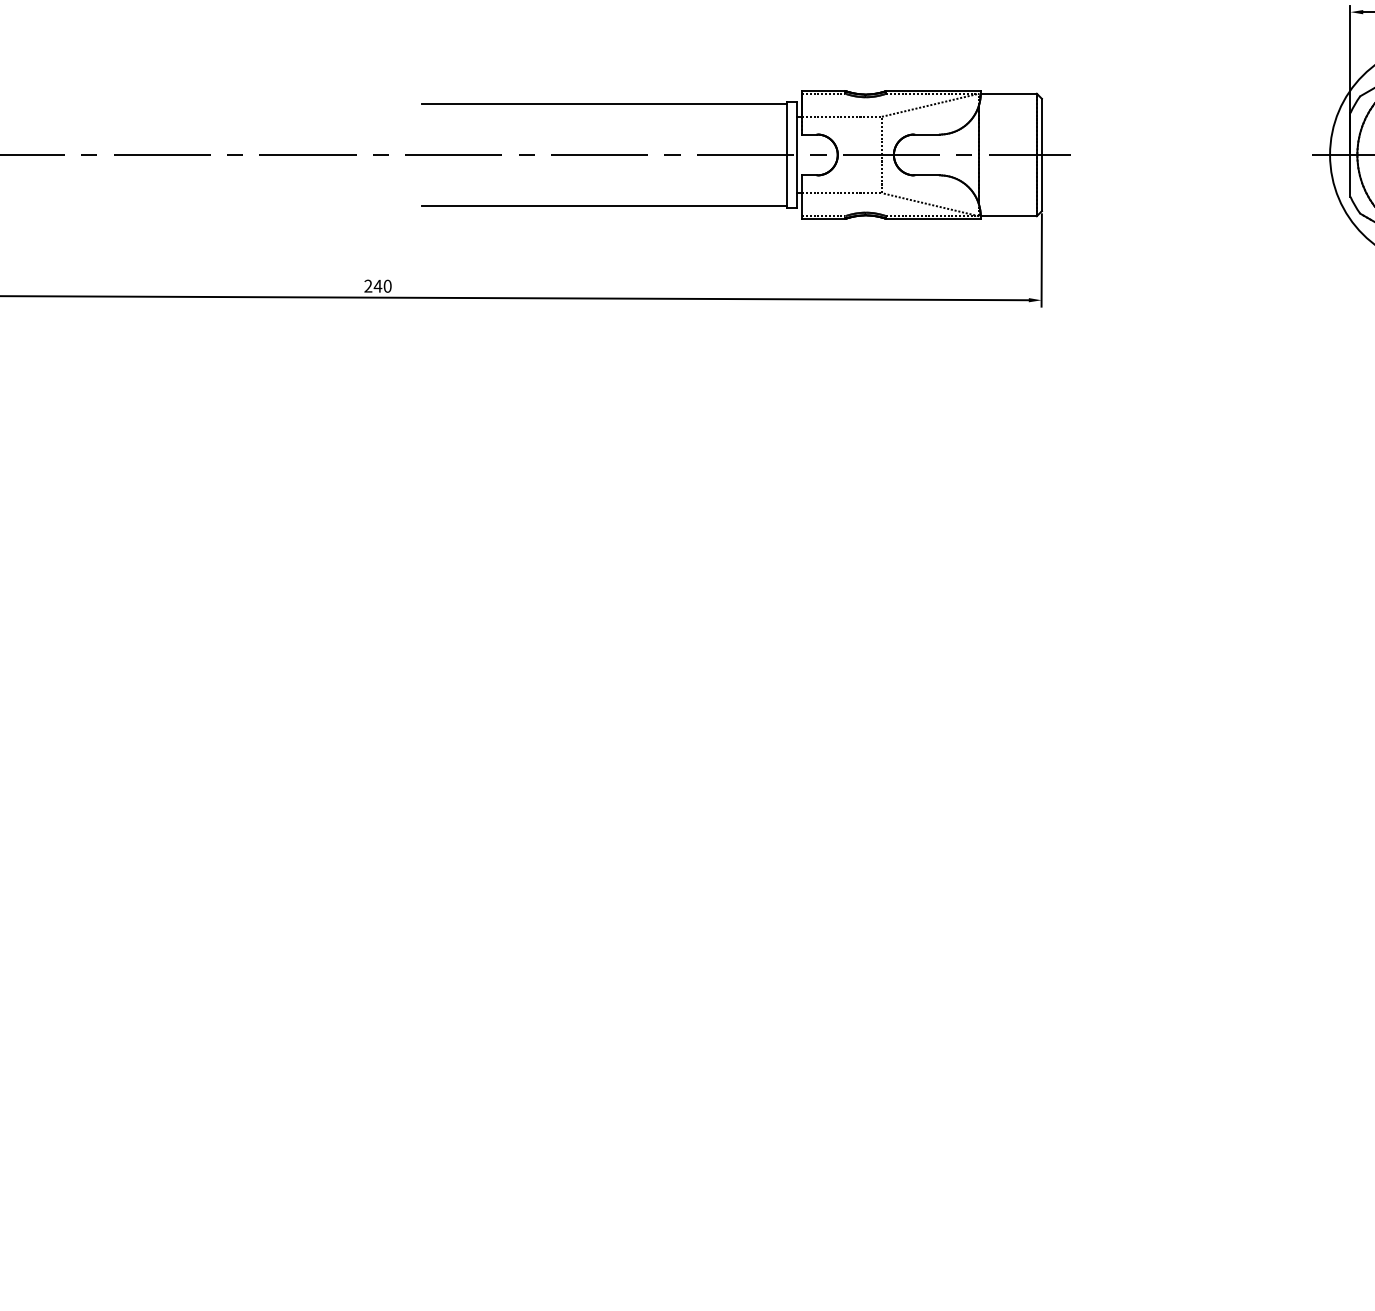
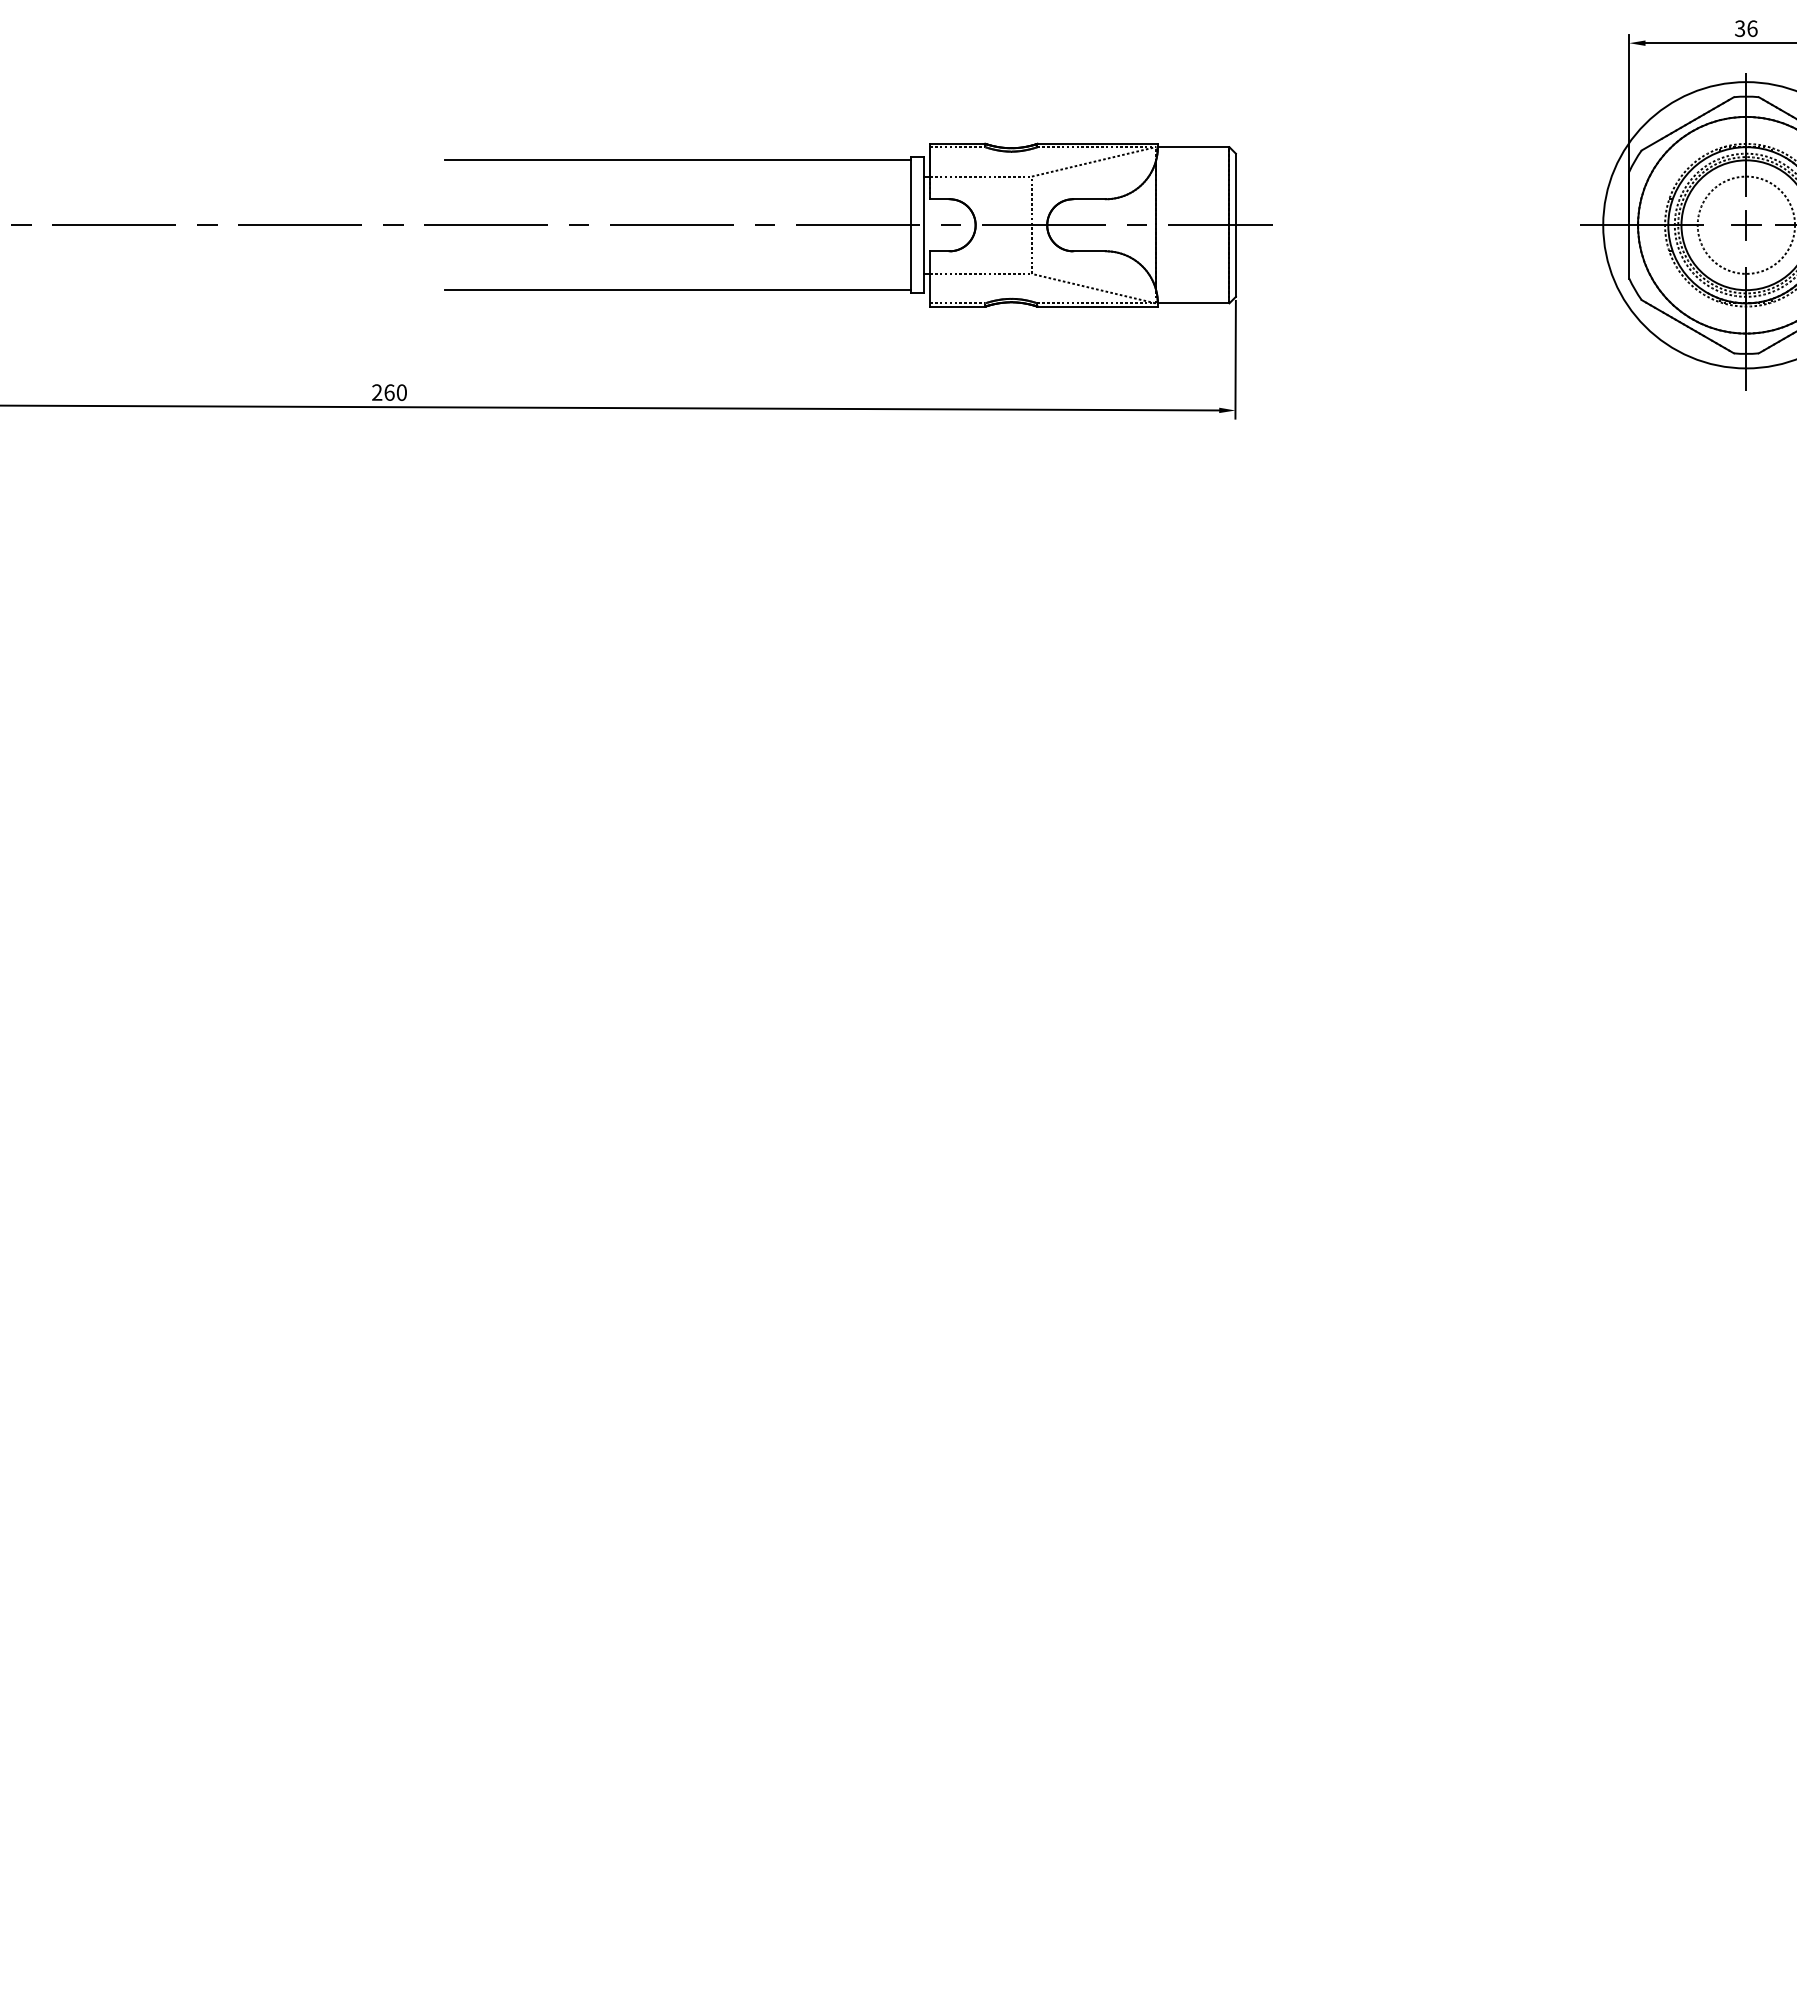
text: (377, 286) -> (388, 392), 240 -> 260

